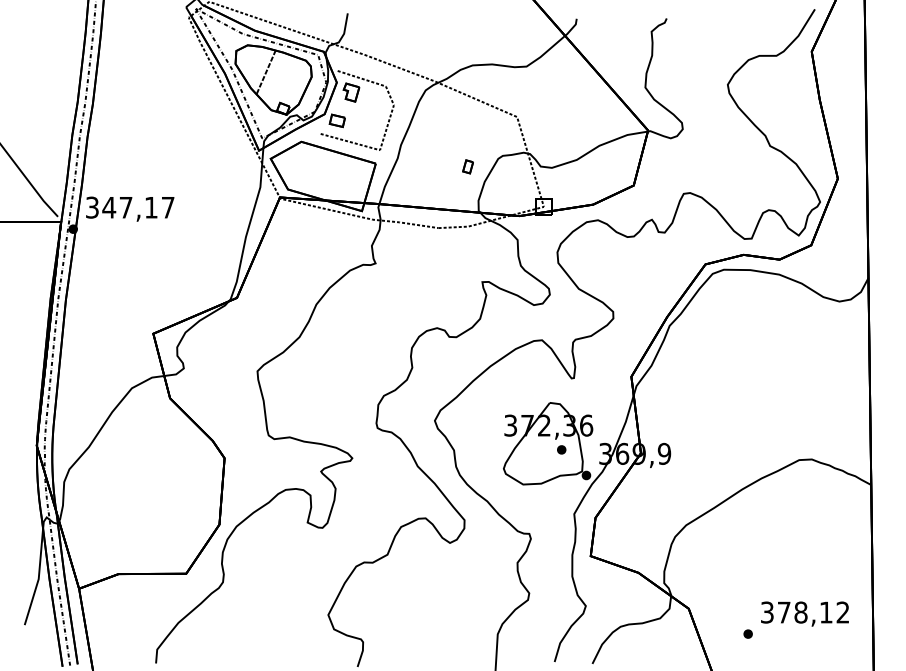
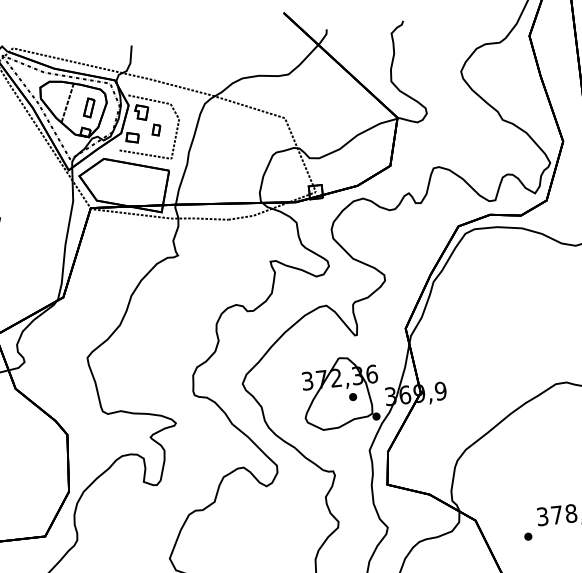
part: (290, 80) -> (89, 107), added
part: (467, 166) -> (155, 129), moved

